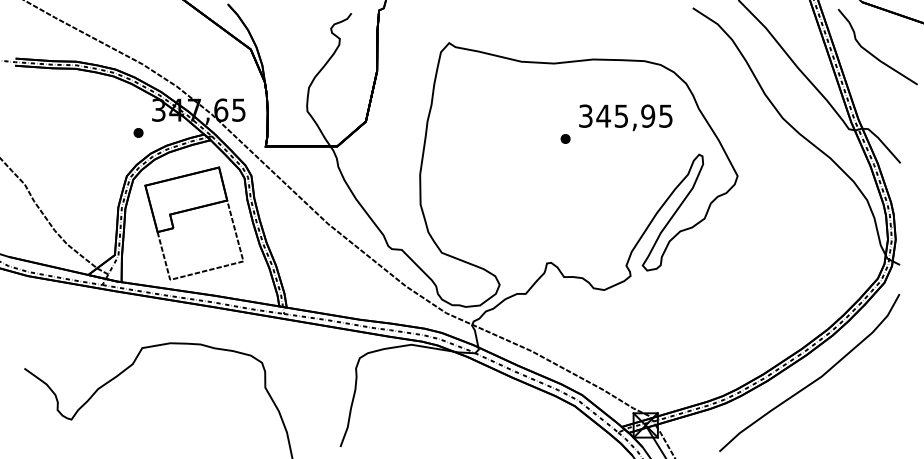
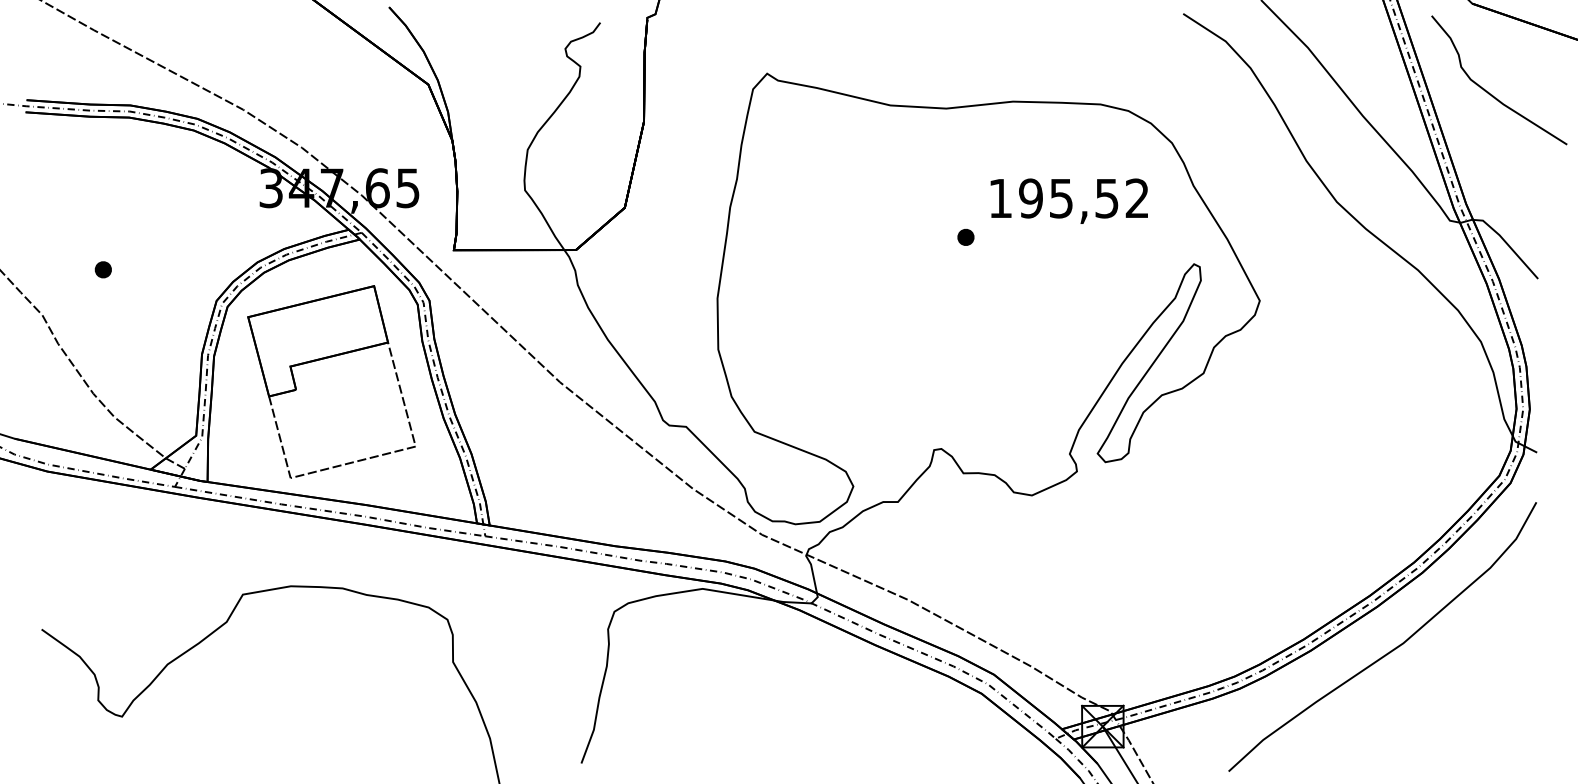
text: (625, 115) -> (1068, 197), 345,95 -> 195,52
part: (138, 132) -> (103, 269), moved

